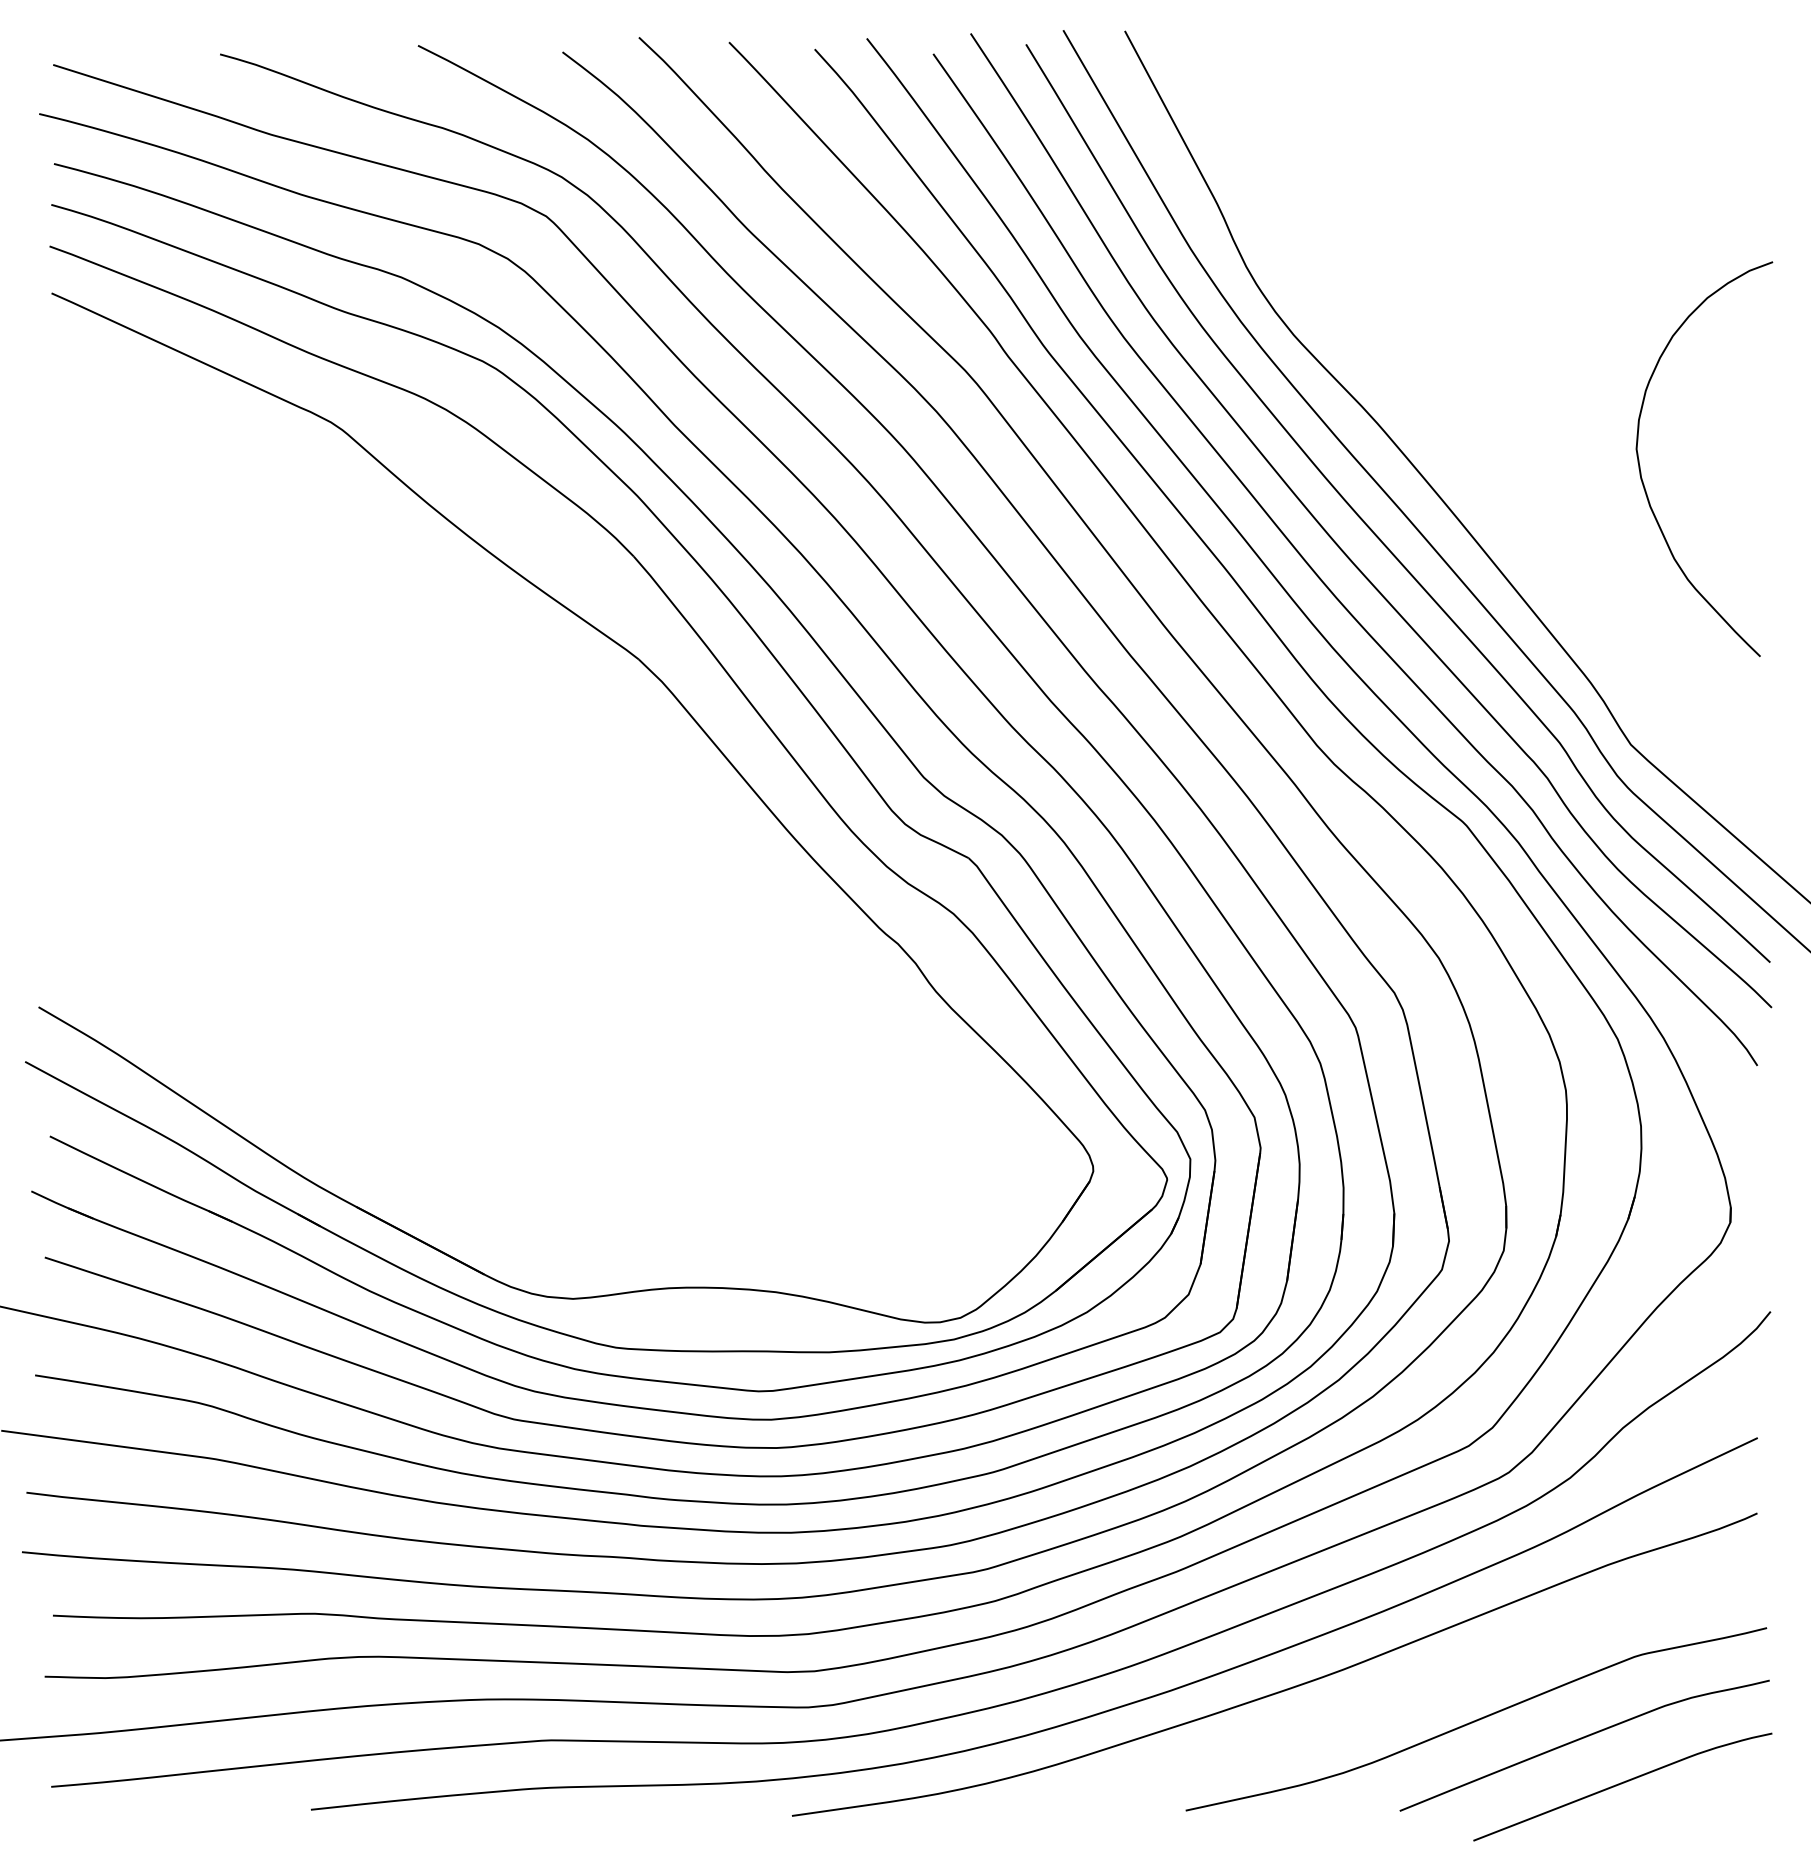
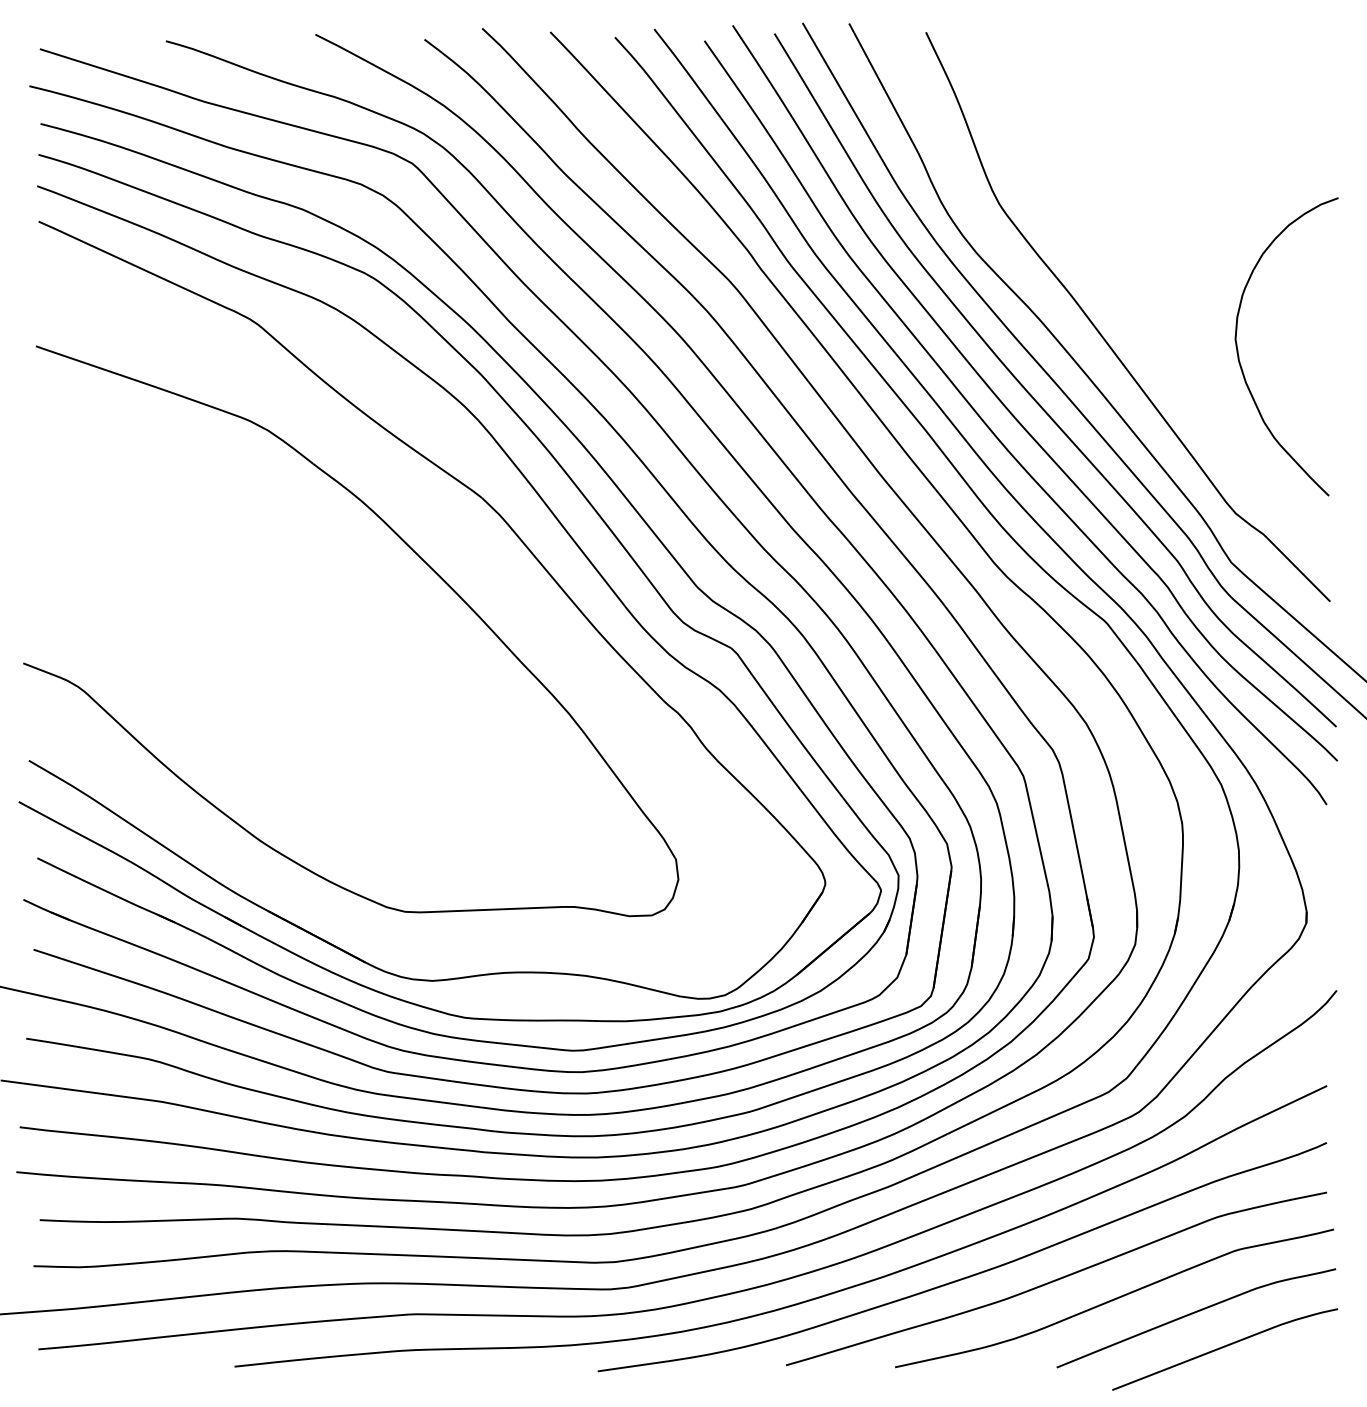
curve: (1461, 445) -> (1103, 336), added
part: (559, 741) -> (422, 560), added
curve: (1400, 1693) -> (1057, 1278), added

